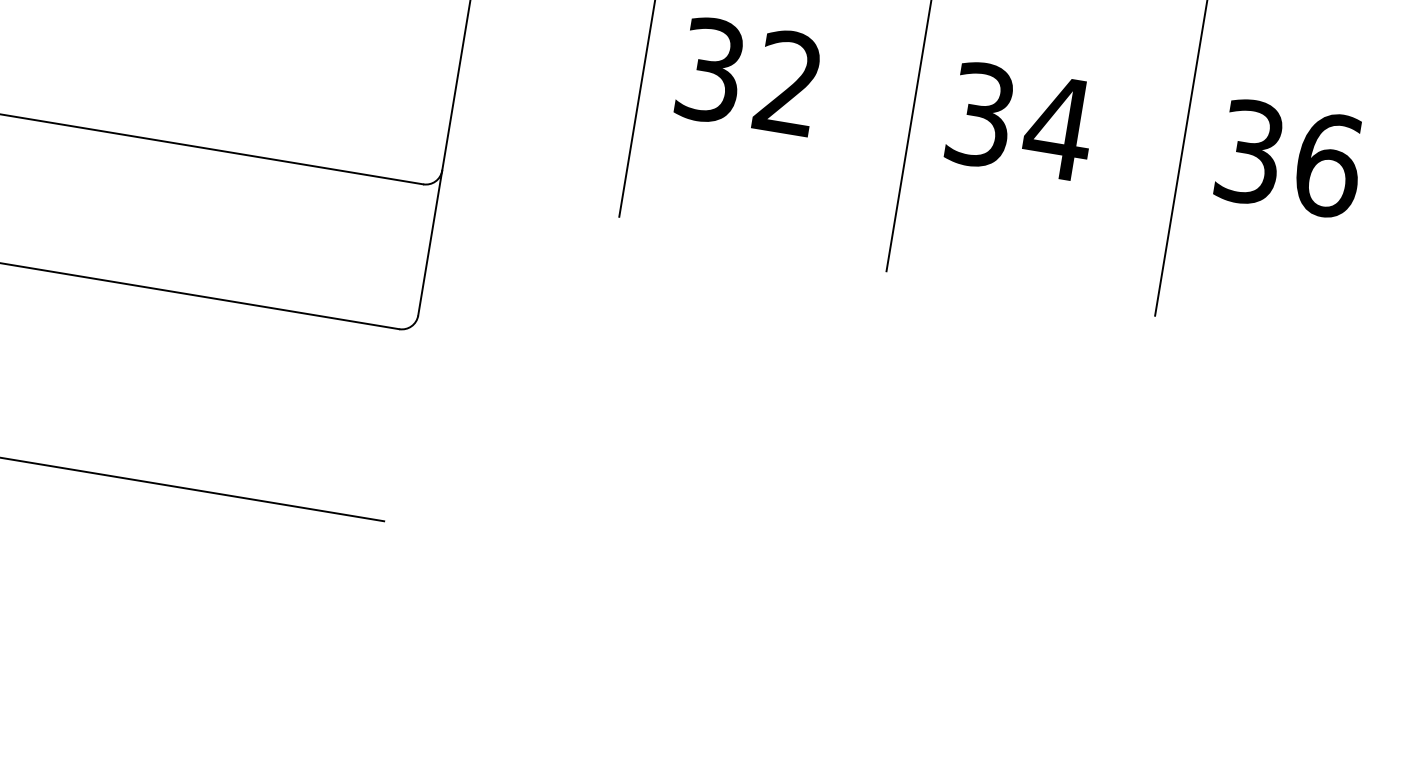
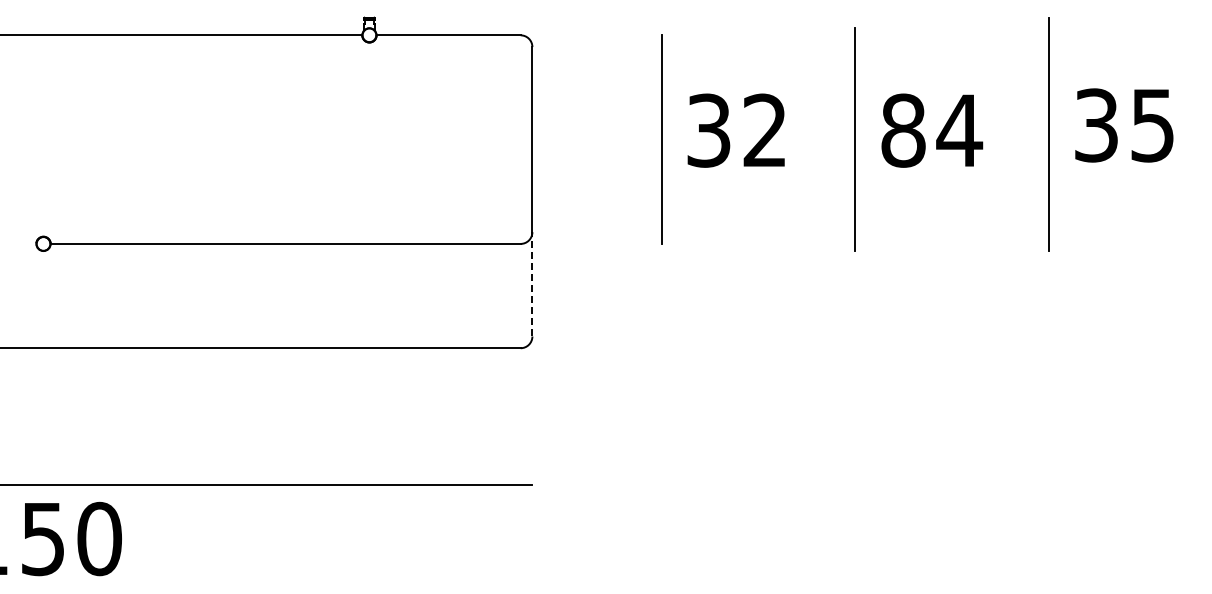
text: (980, 114) -> (903, 130), 34 -> 84
text: (1329, 165) -> (1153, 125), 36 -> 35
line: (430, 242) -> (532, 283), solid -> dashed

